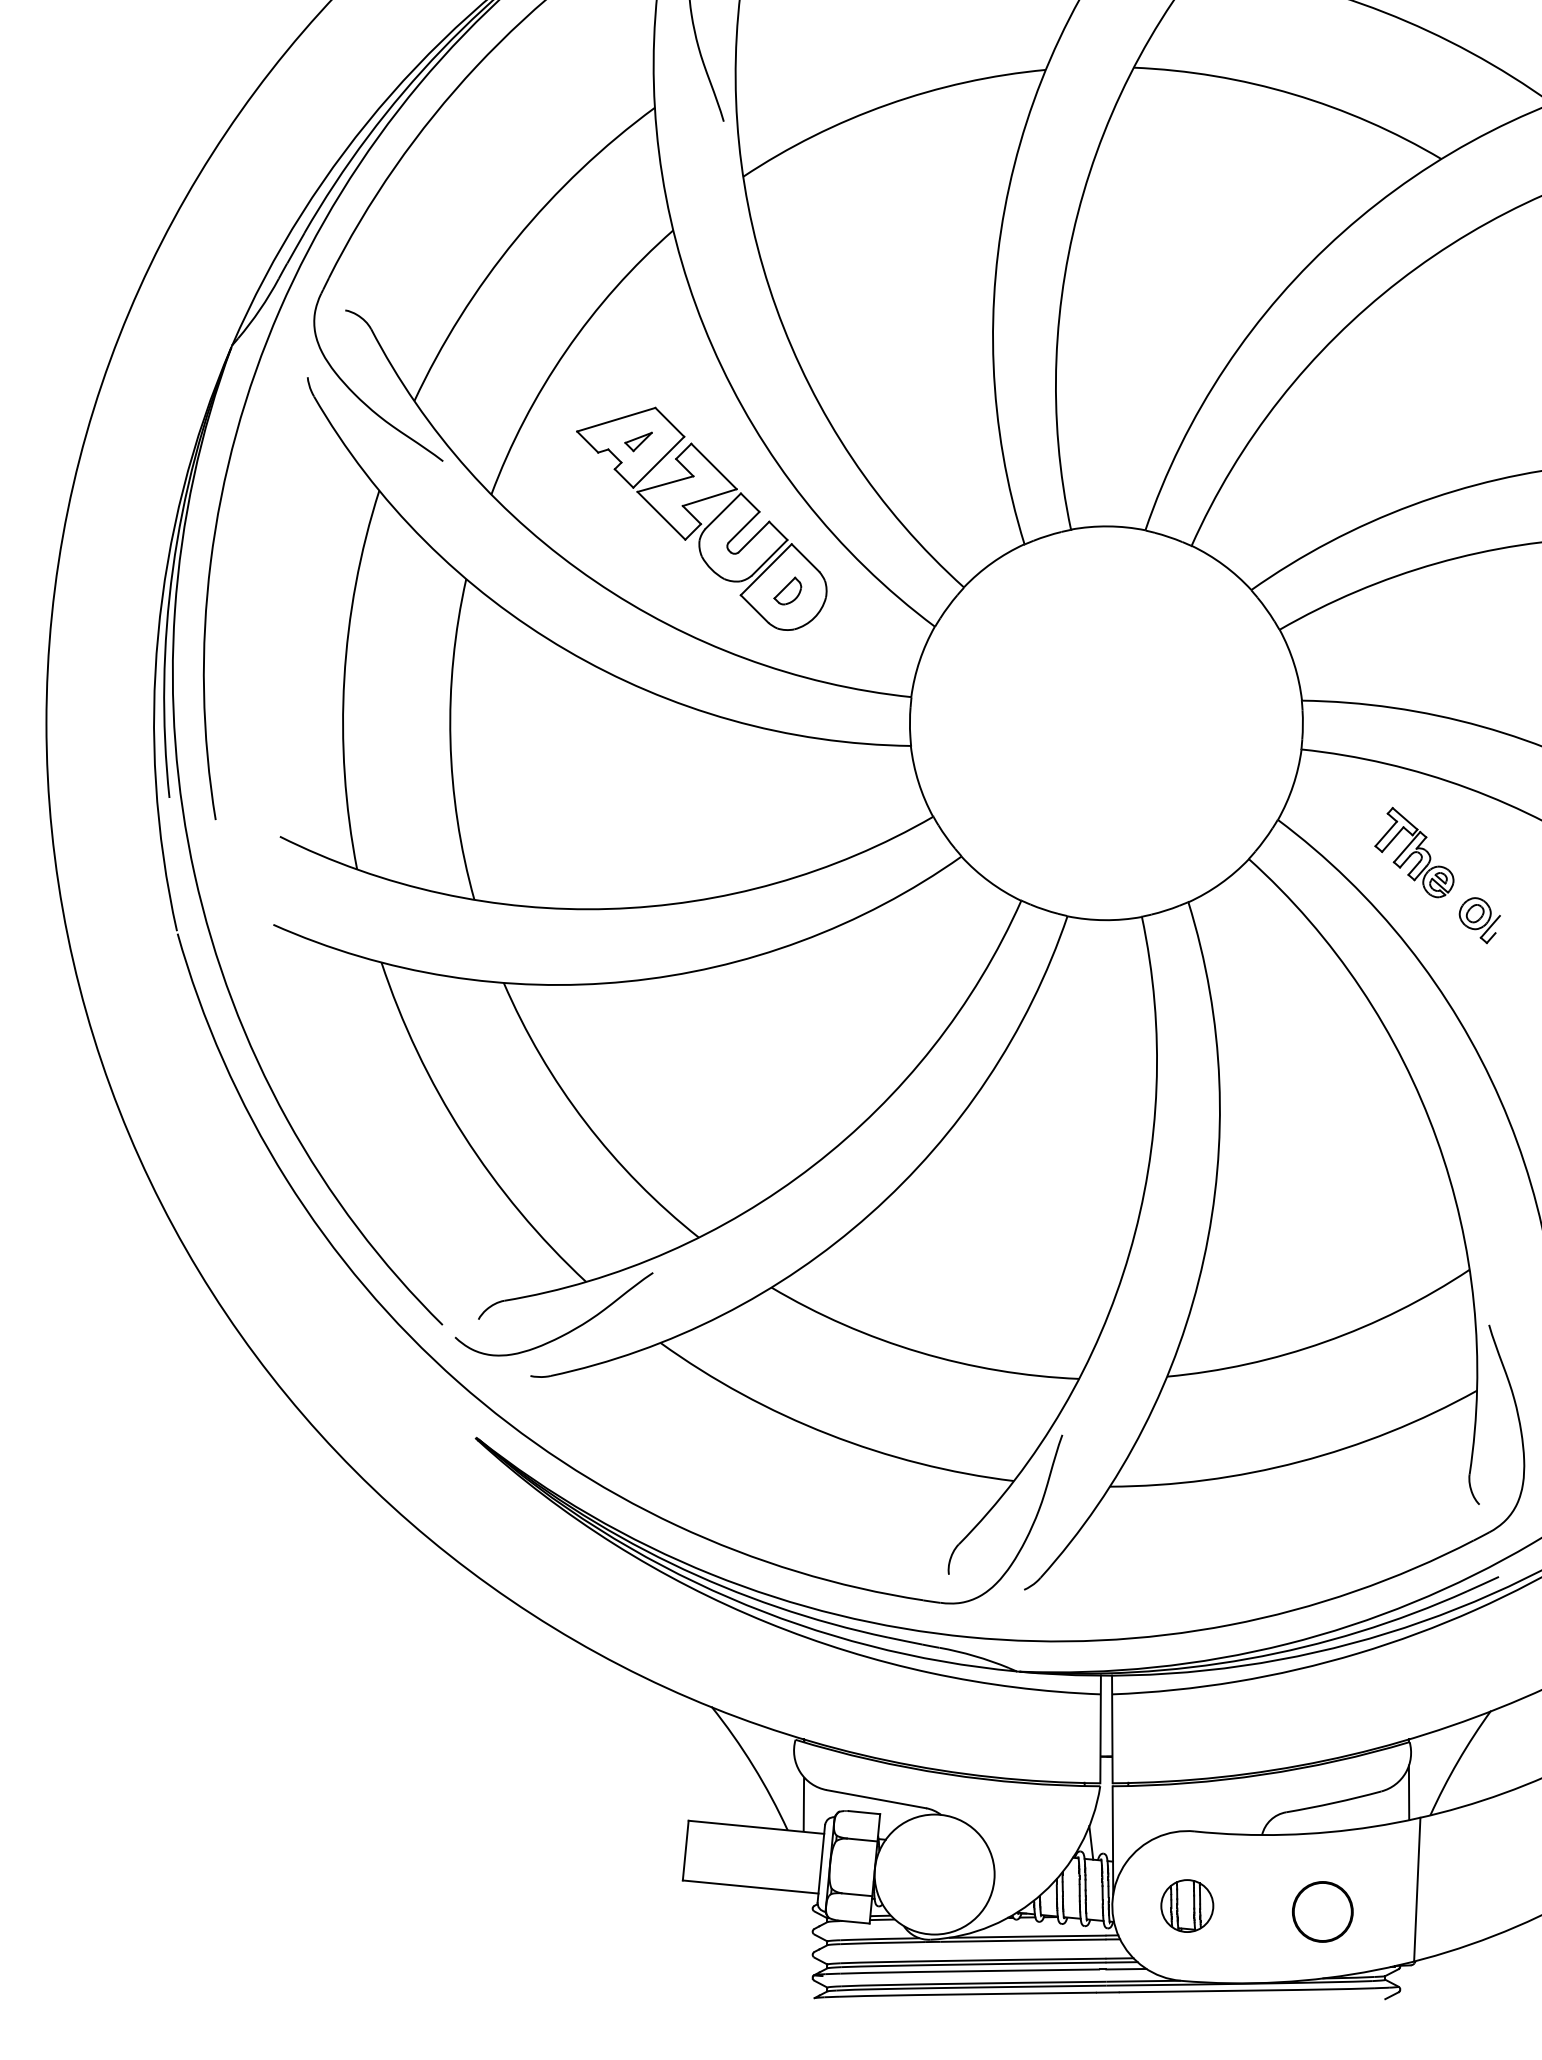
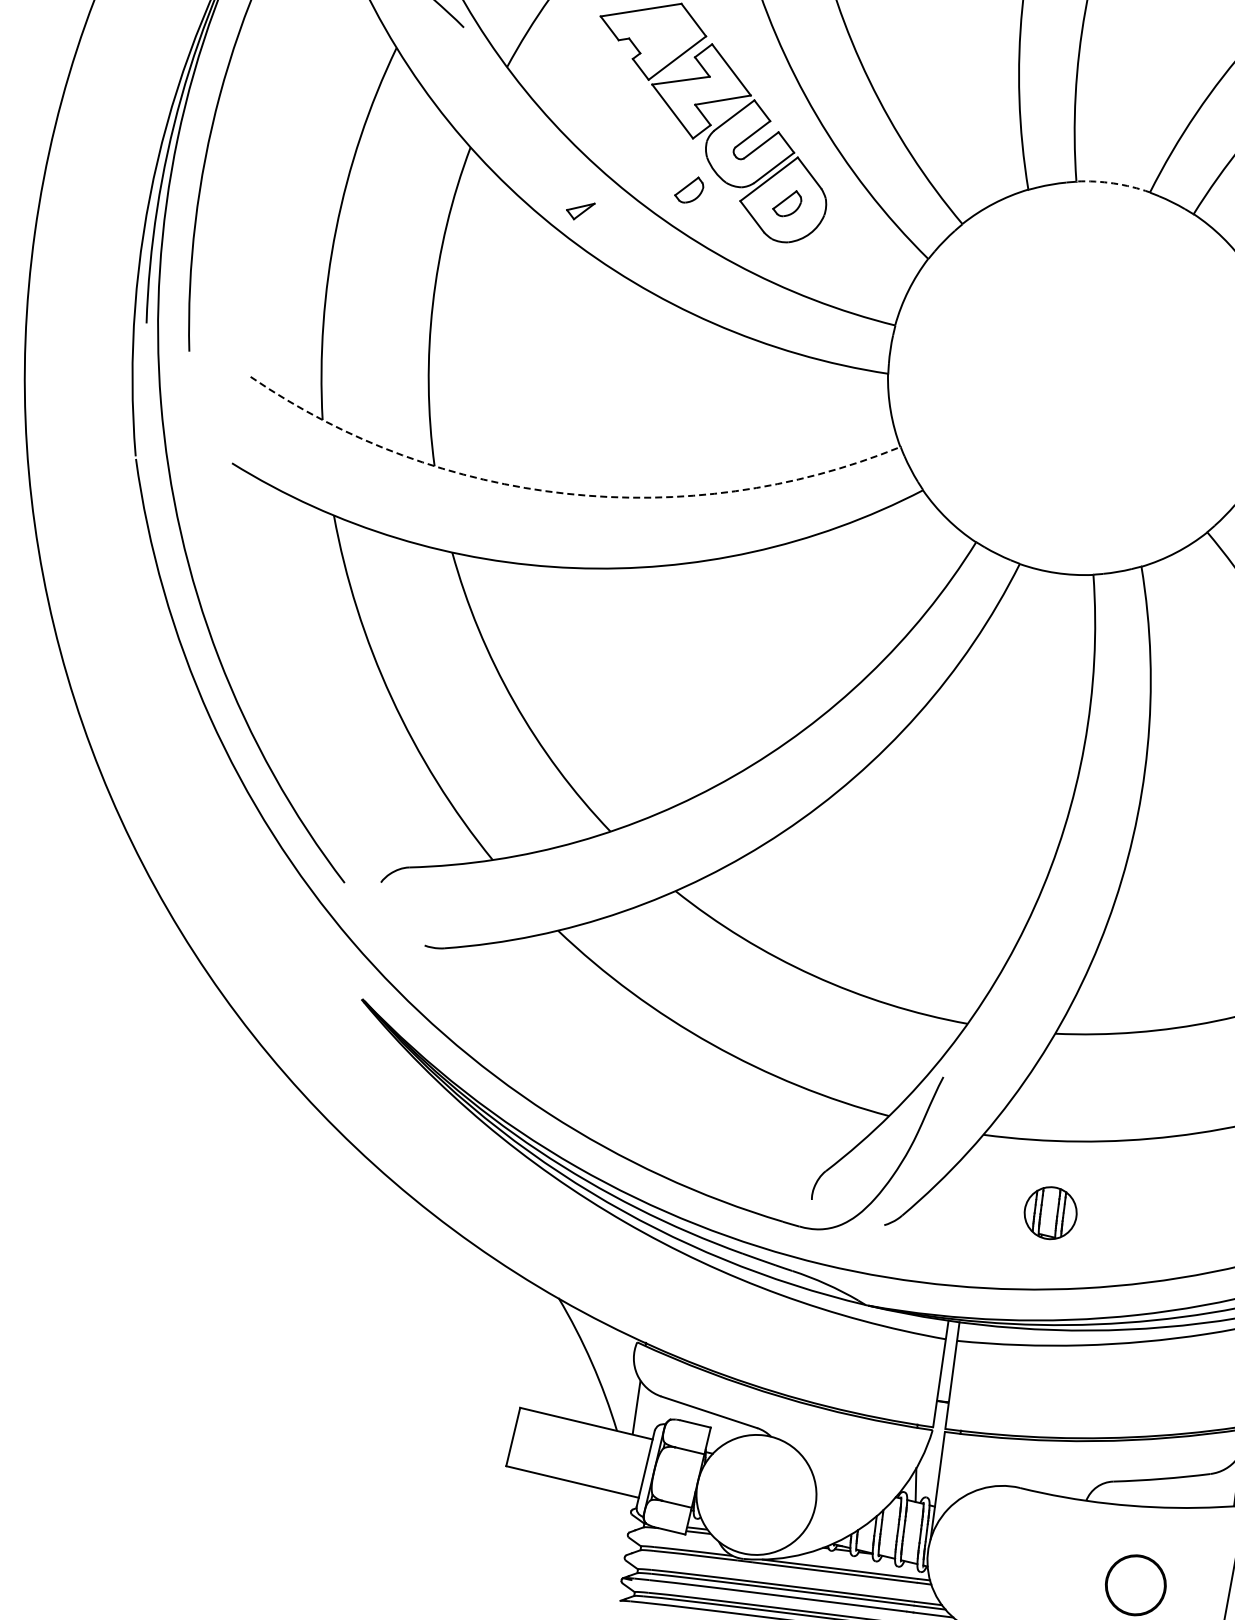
part: (638, 441) -> (580, 210), moved
arc: (1108, 526) -> (1113, 183), solid -> dashed
part: (688, 590) -> (689, 189), added
arc: (609, 908) -> (567, 493), solid -> dashed
curve: (562, 1334) -> (462, 908), removed
part: (1187, 1905) -> (1050, 1212), moved

